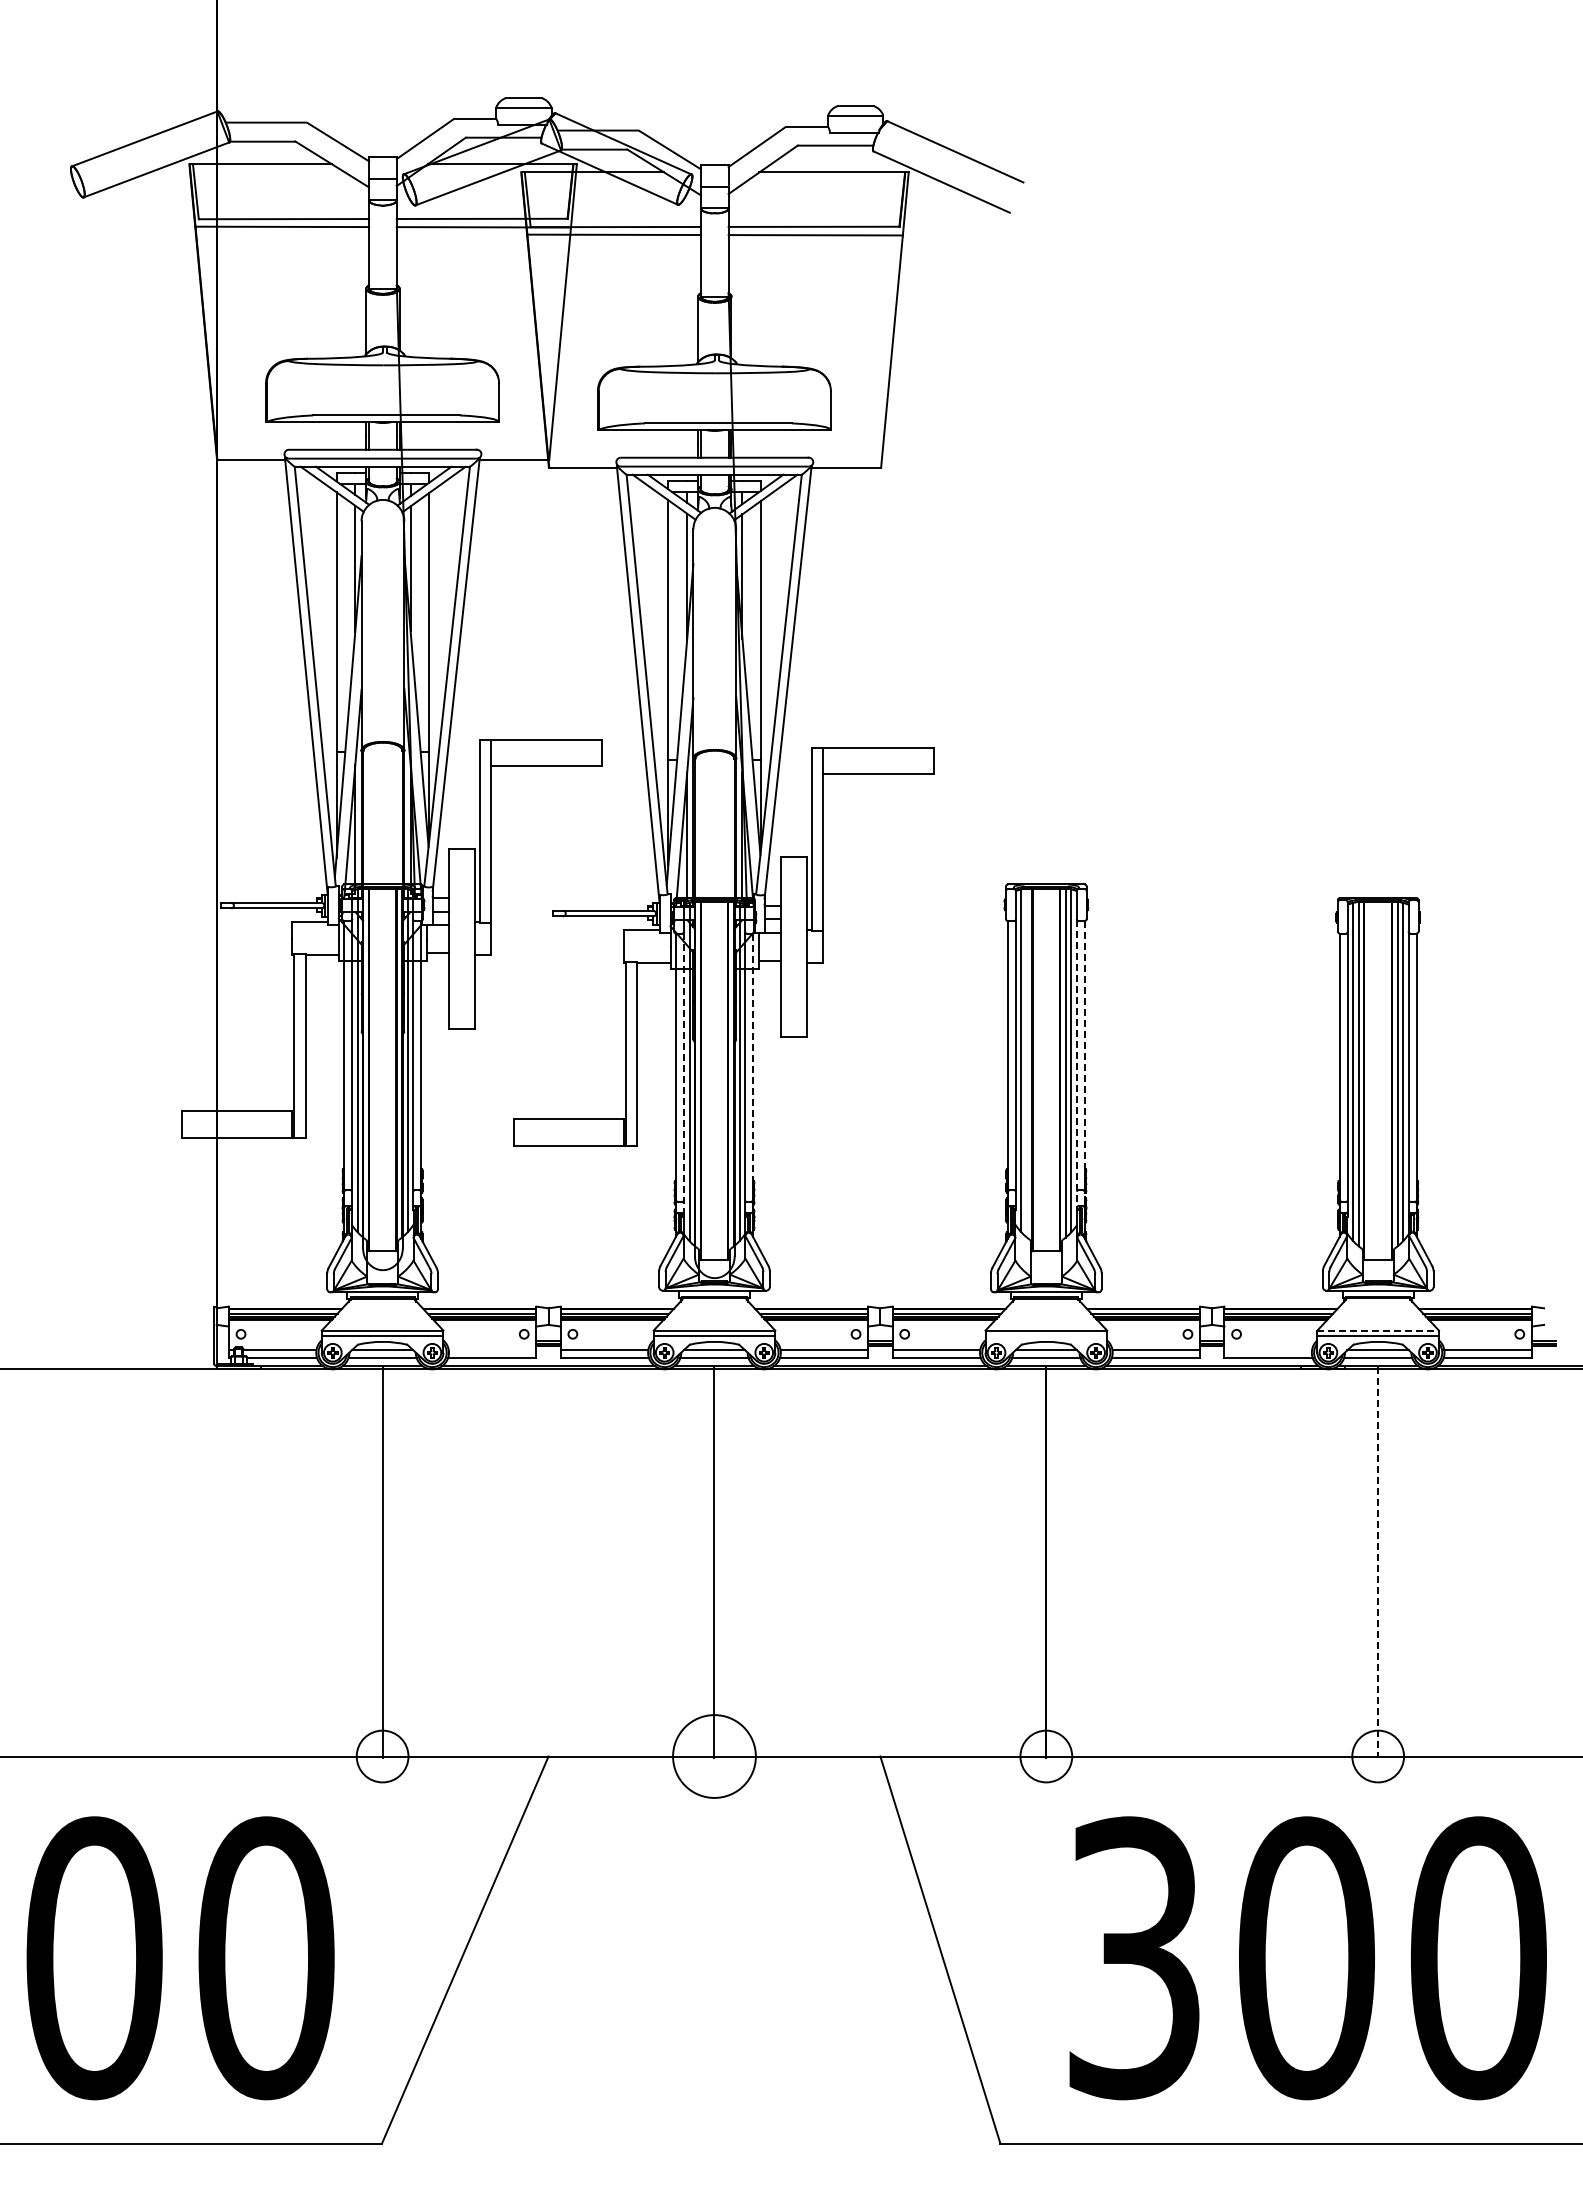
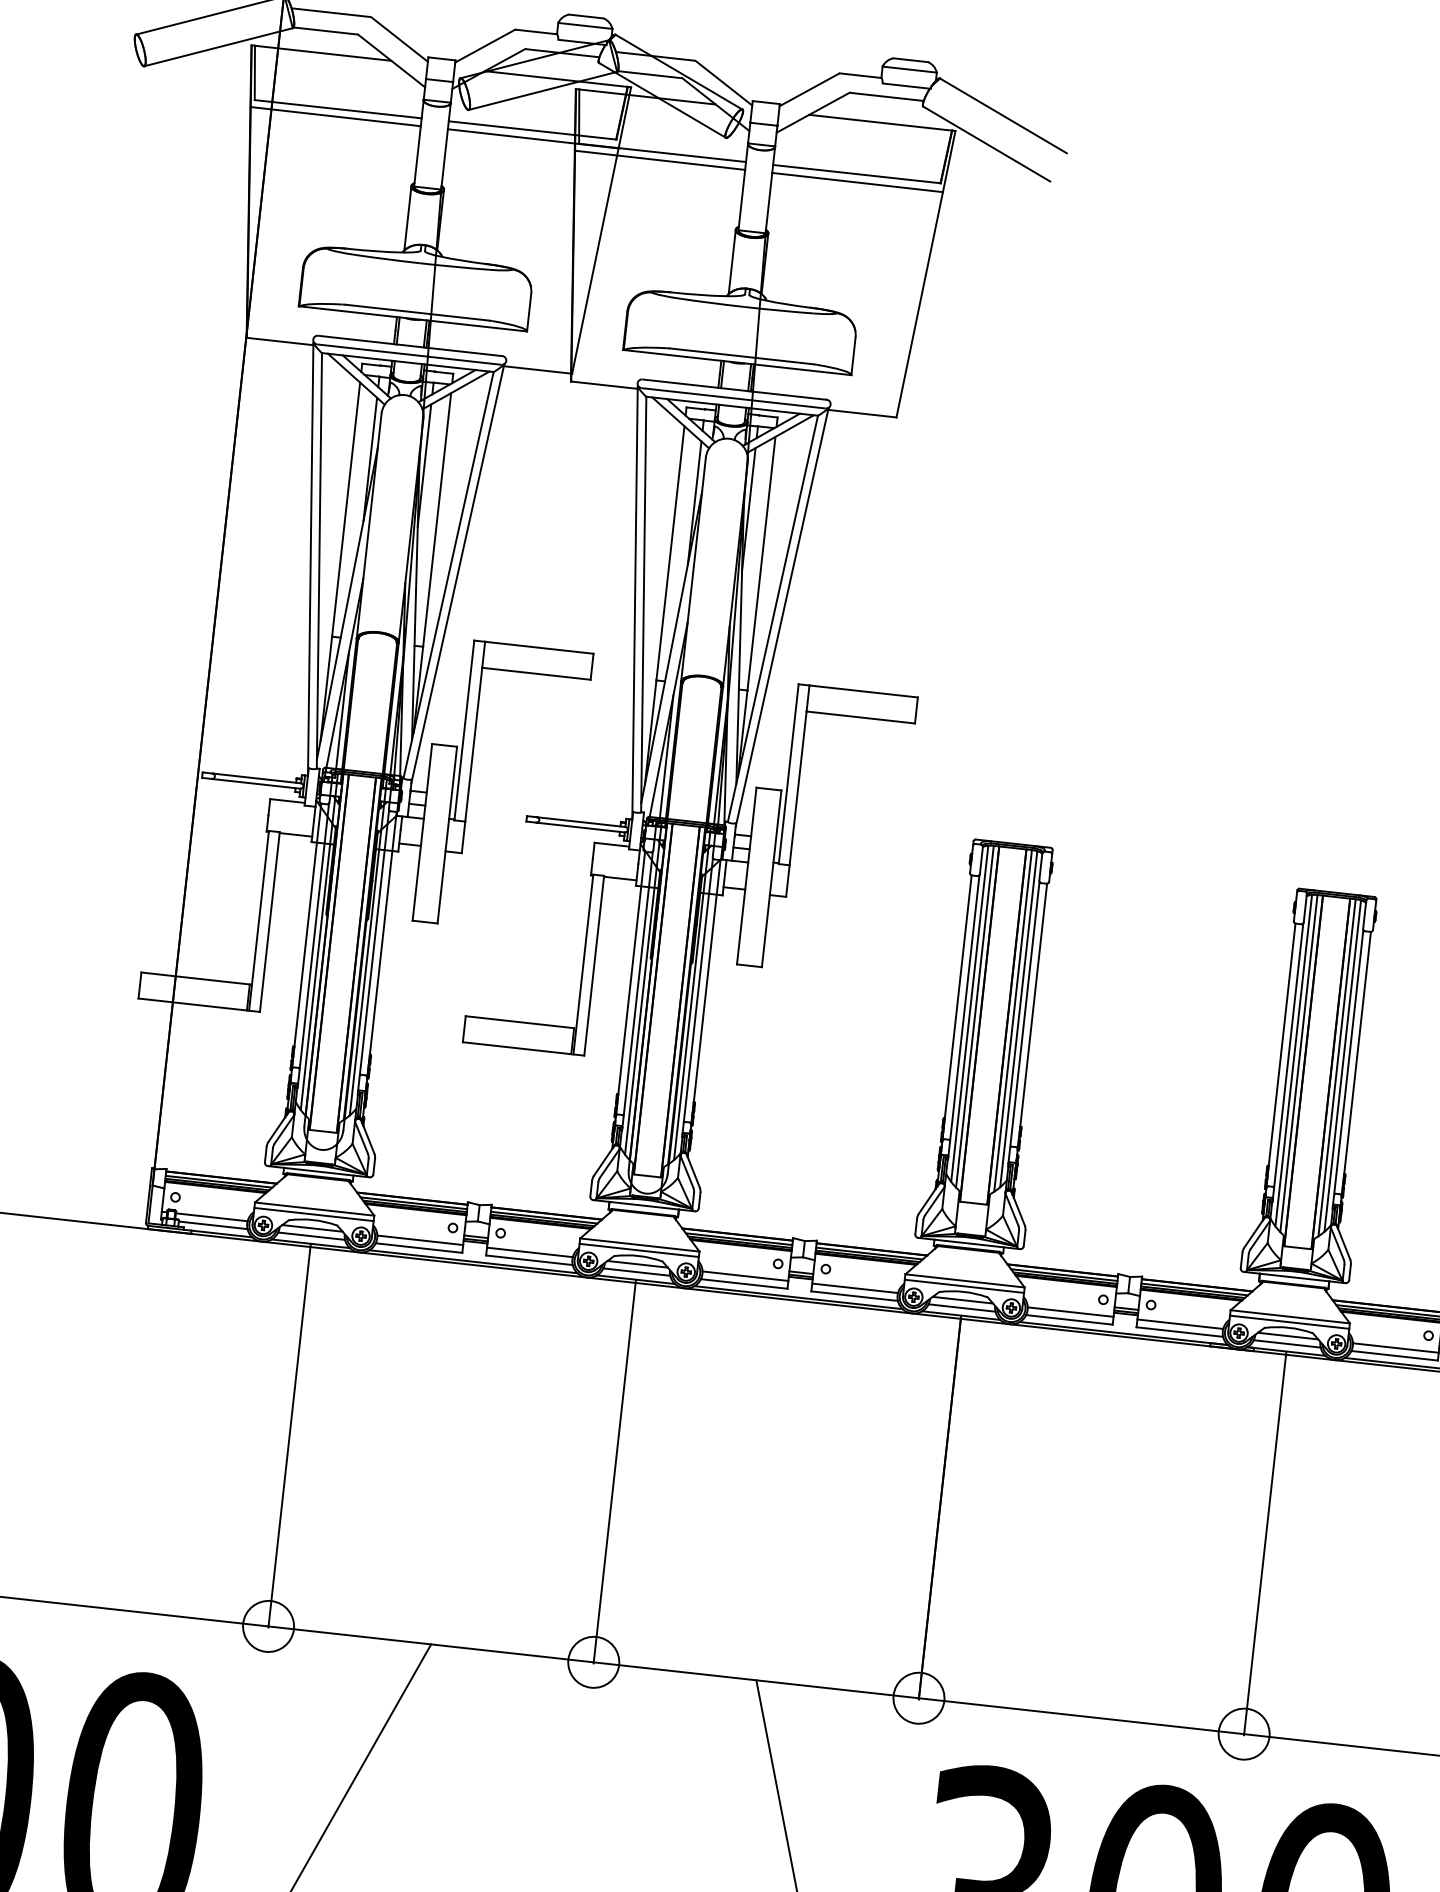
line: (1026, 1062) -> (974, 1015), added
line: (1084, 1062) -> (1031, 1022), dashed -> solid
line: (1077, 1063) -> (1024, 1022), dashed -> solid
line: (753, 1068) -> (706, 992), dashed -> solid
line: (683, 1074) -> (637, 990), dashed -> solid
line: (1378, 1330) -> (1290, 1316), dashed -> solid
line: (1046, 1336) -> (964, 1286), added
line: (492, 1350) -> (420, 1240), added
line: (1268, 1350) -> (1180, 1324), added
line: (1378, 1562) -> (1265, 1544), dashed -> solid
circle: (714, 1756) -> (593, 1662), size x0.62

